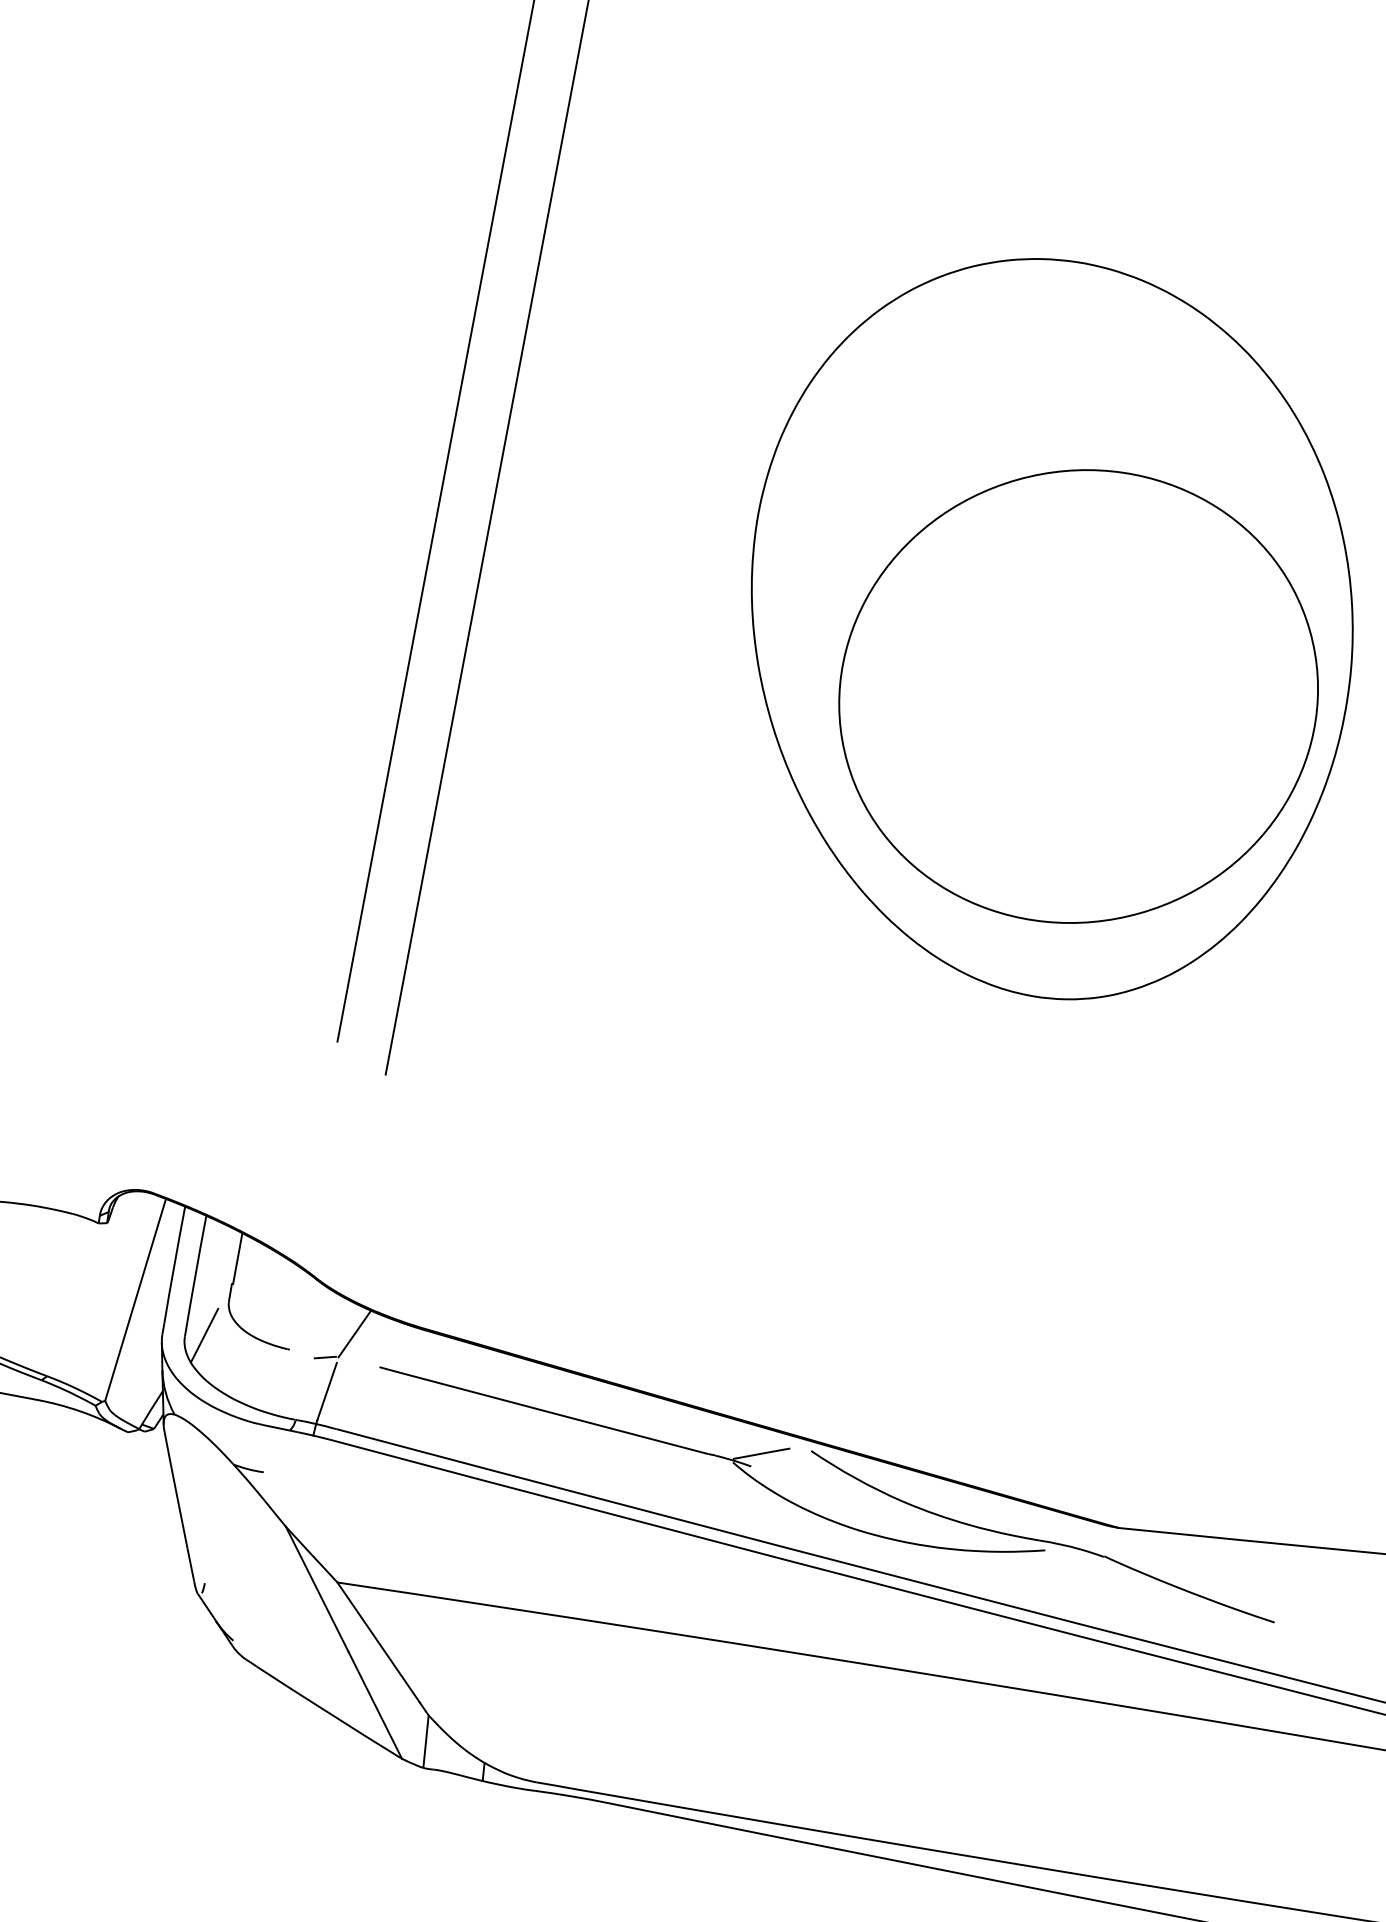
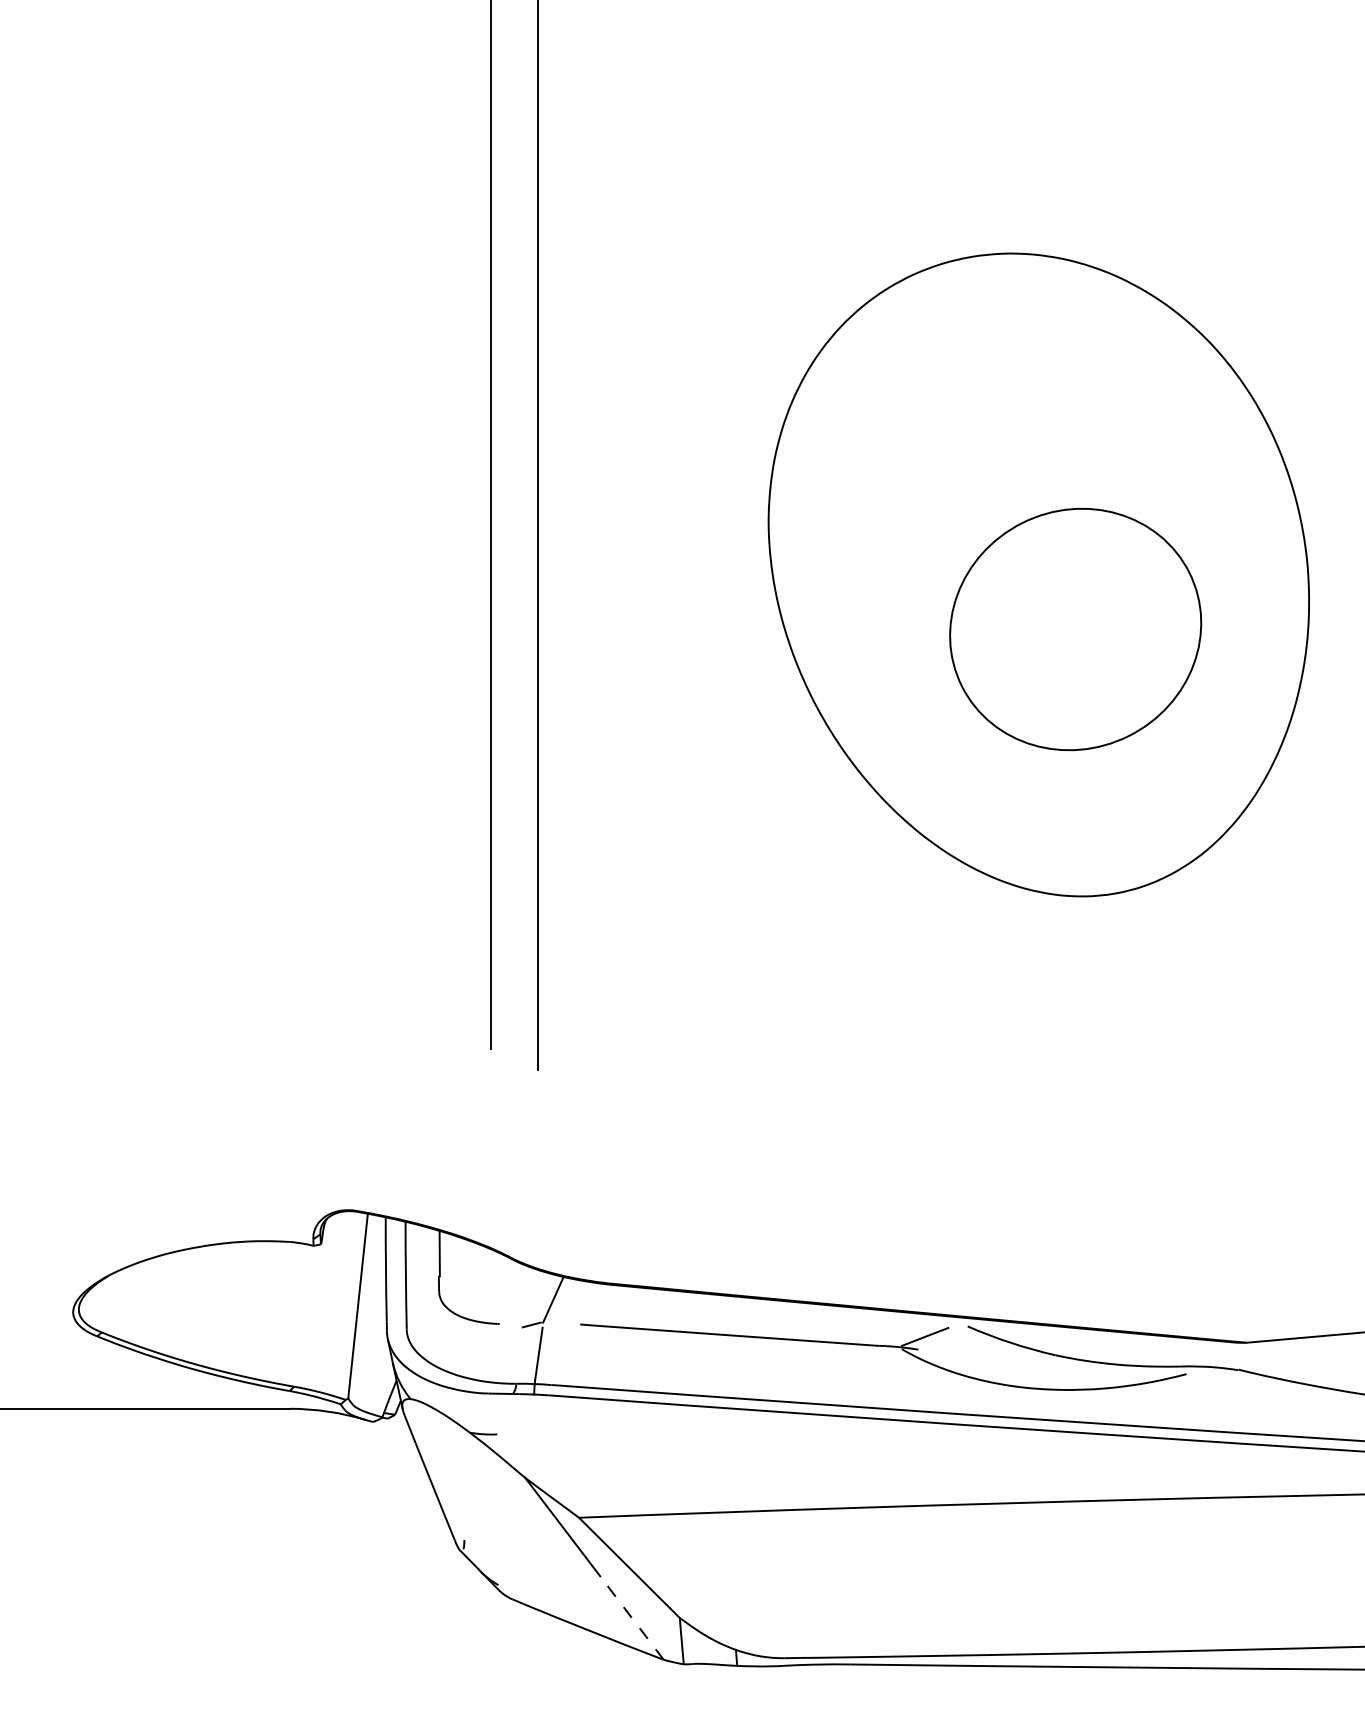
part: (1078, 696) -> (1075, 629), size x0.6
line: (204, 1335) -> (423, 1325), removed
line: (374, 1704) -> (631, 1617), solid -> dashed

